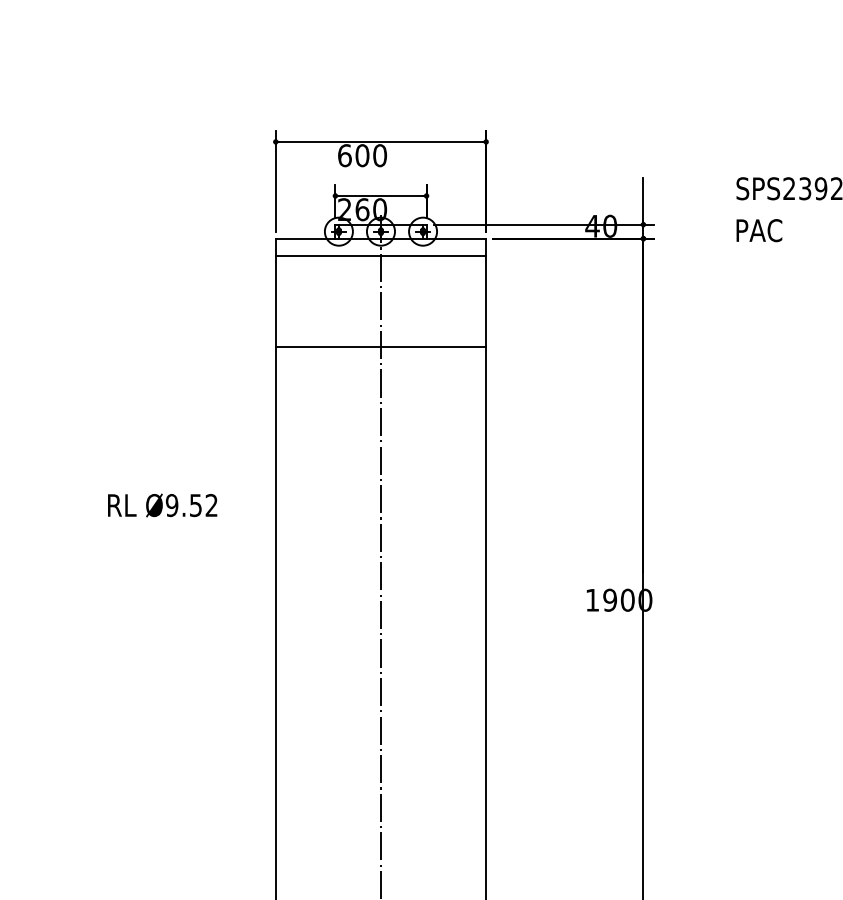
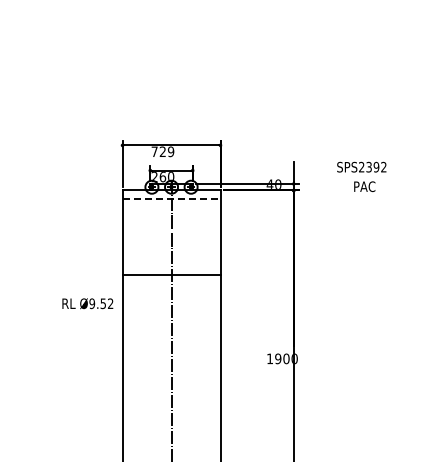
text: (361, 154) -> (162, 151), 600 -> 729
text: (758, 230) -> (364, 186), moved
line: (380, 255) -> (171, 198), solid -> dashed
line: (380, 348) -> (171, 275), moved
text: (161, 504) -> (87, 303), moved

